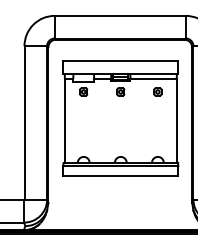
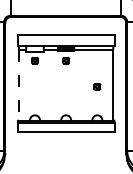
part: (157, 91) -> (97, 86), moved
line: (64, 121) -> (18, 85), solid -> dashed

